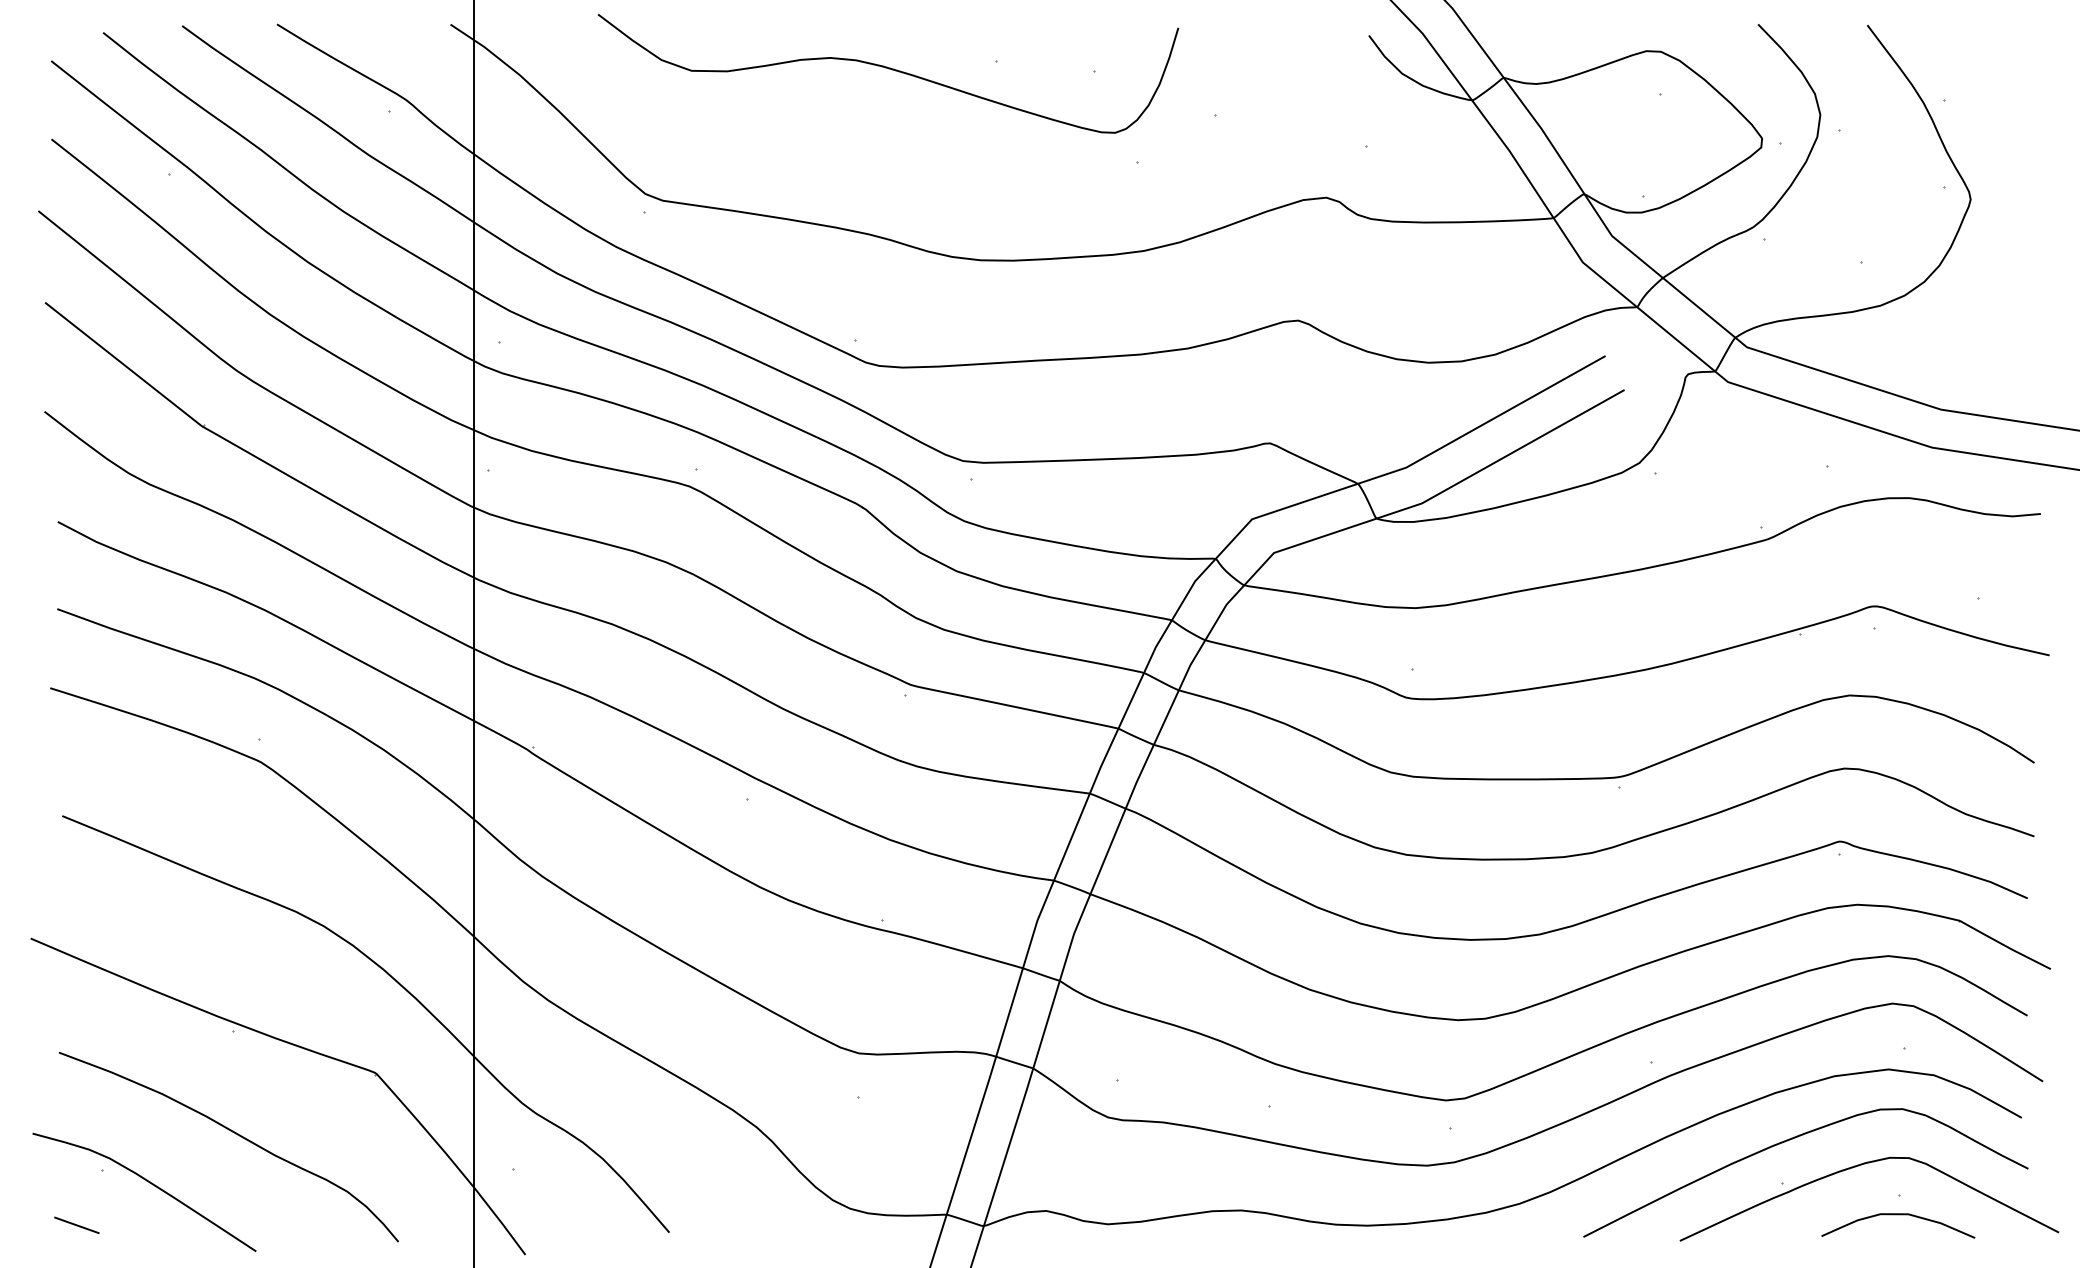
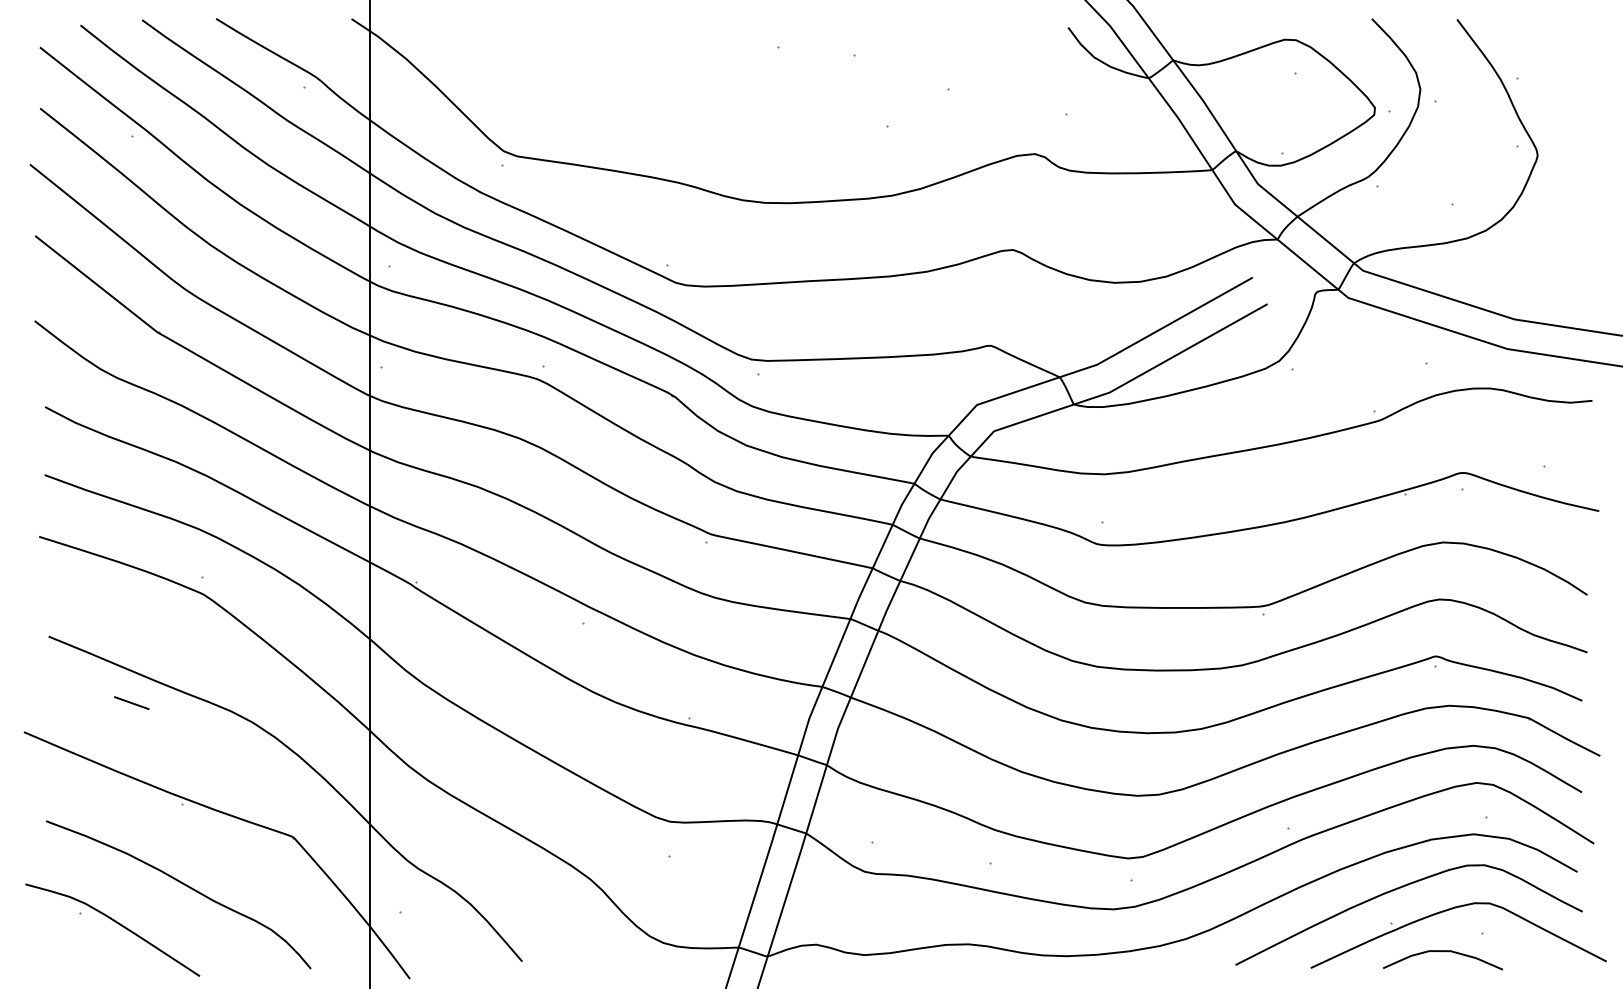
curve: (888, 69) -> (693, 54), removed
curve: (1898, 1215) -> (1443, 952), moved
line: (76, 1224) -> (131, 702), moved

